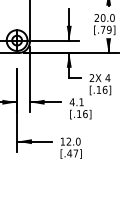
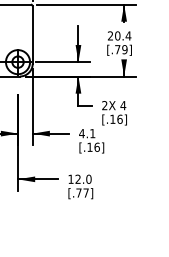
text: (112, 17) -> (128, 35), 20.0 -> 20.4
text: (69, 153) -> (78, 192), [.47] -> [.77]

